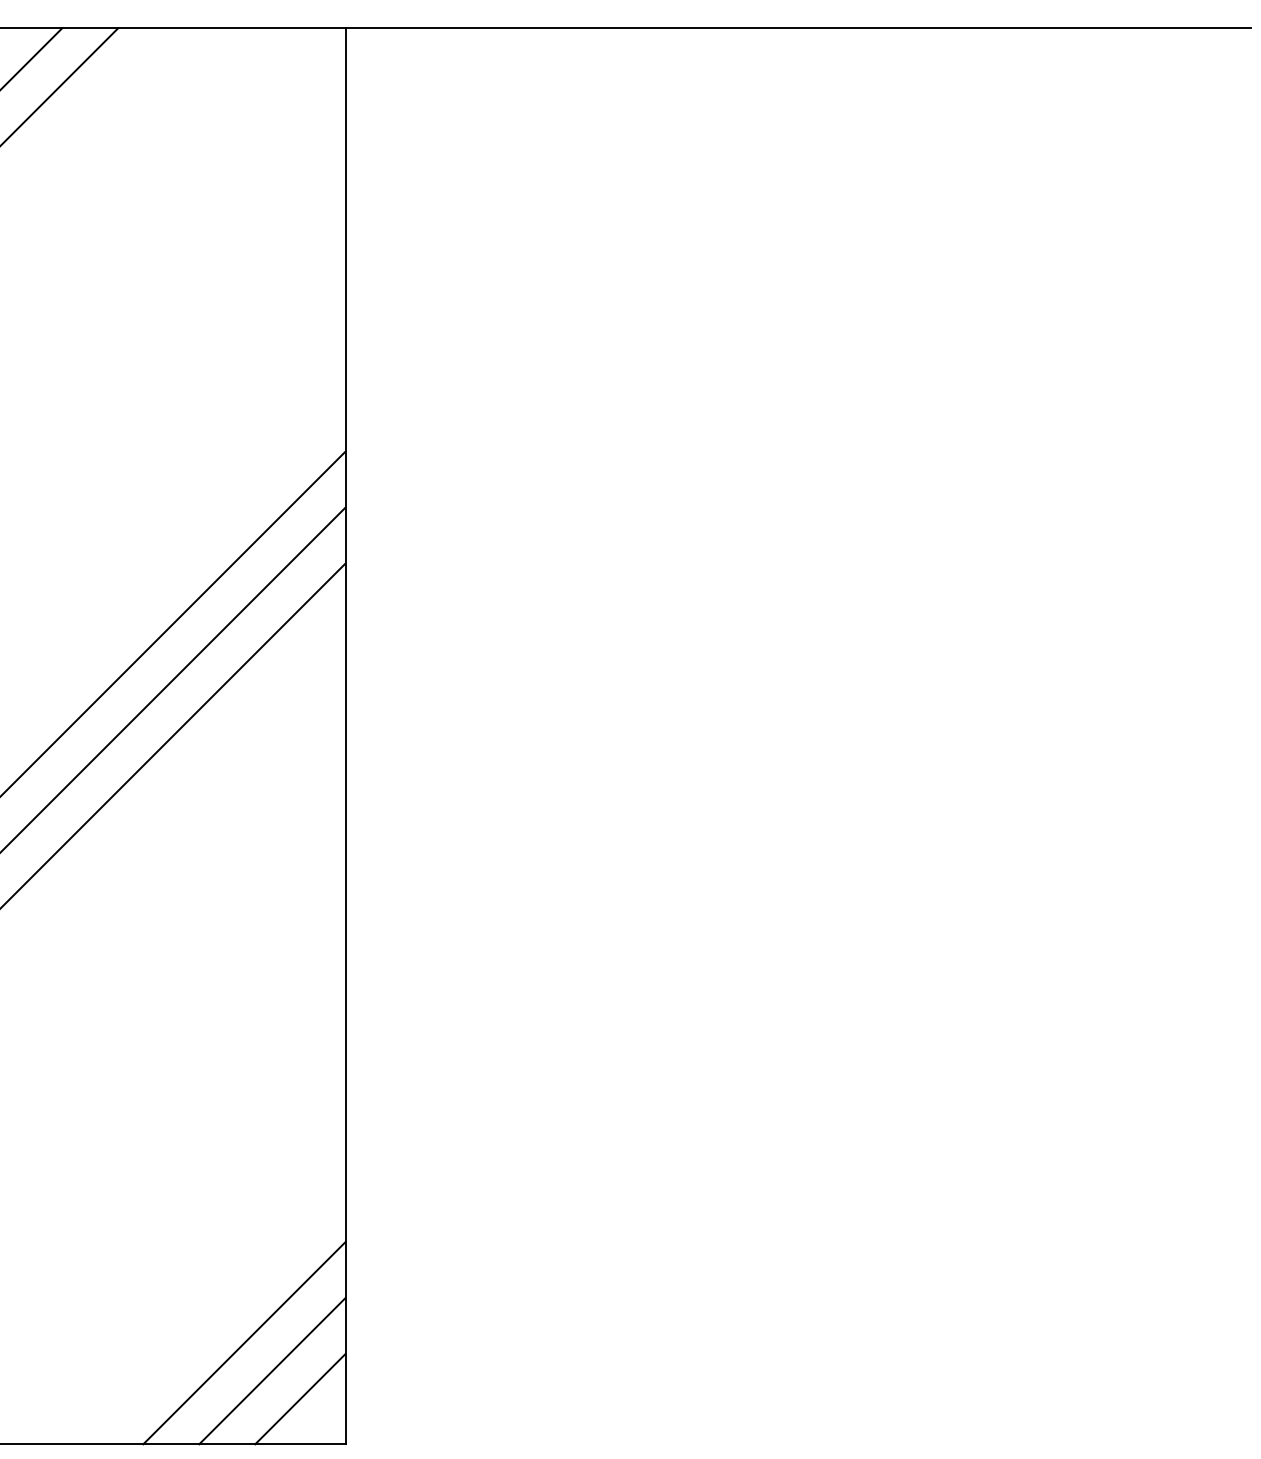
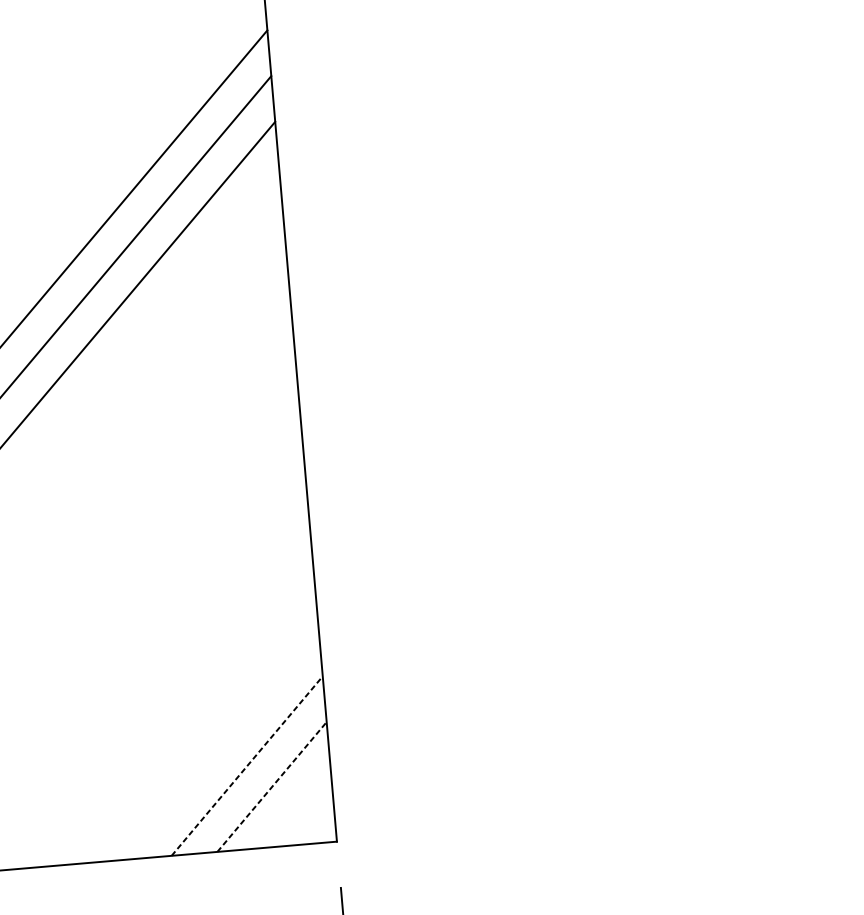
line: (244, 1342) -> (247, 765), solid -> dashed
line: (272, 1370) -> (272, 786), solid -> dashed
line: (300, 1398) -> (296, 807), removed

